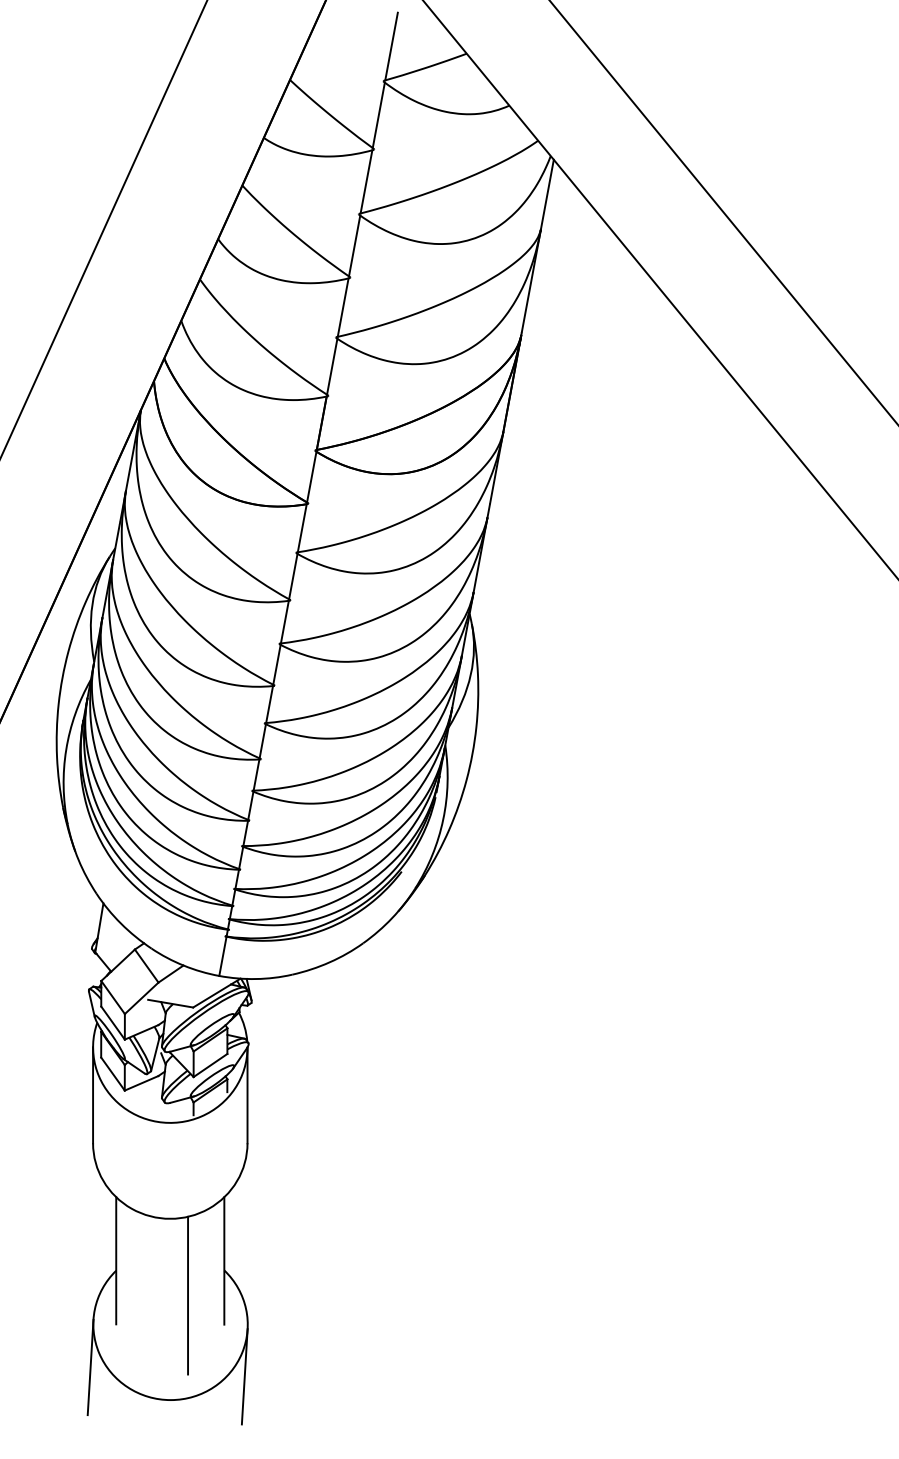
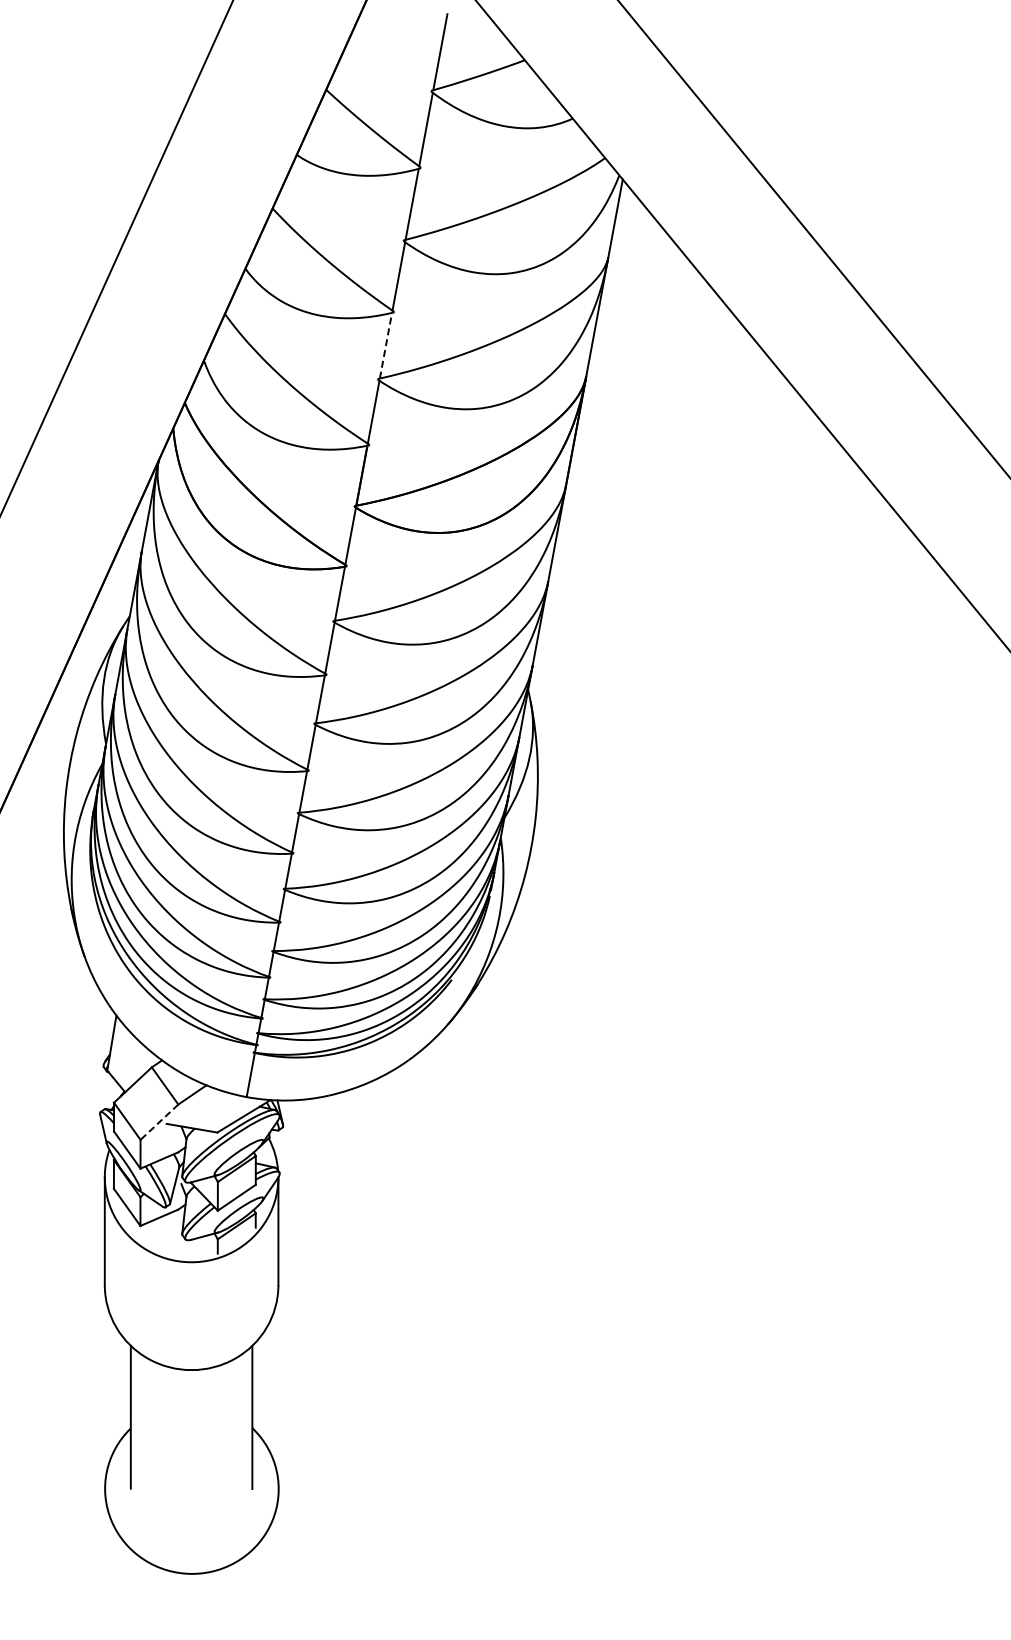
line: (343, 307) -> (386, 345), solid -> dashed
line: (141, 998) -> (159, 1122), solid -> dashed
line: (187, 1295) -> (211, 1456), removed
line: (90, 1366) -> (101, 1536), removed
line: (244, 1376) -> (275, 1547), removed

